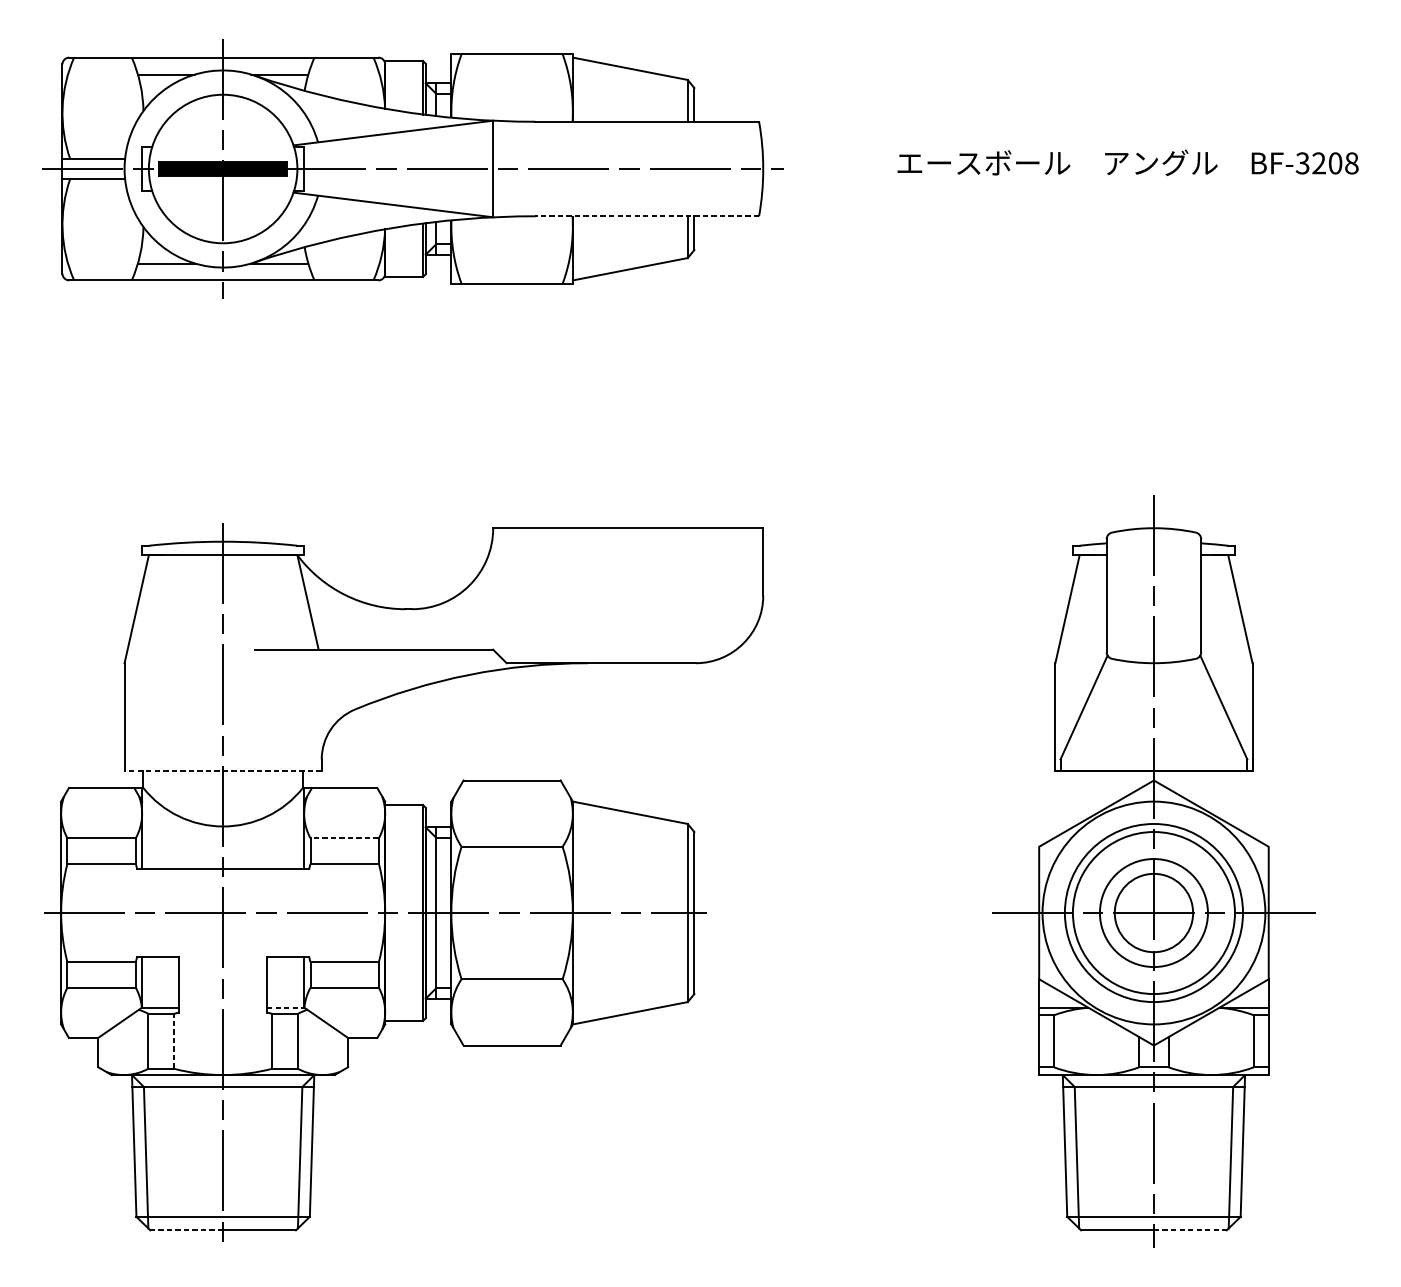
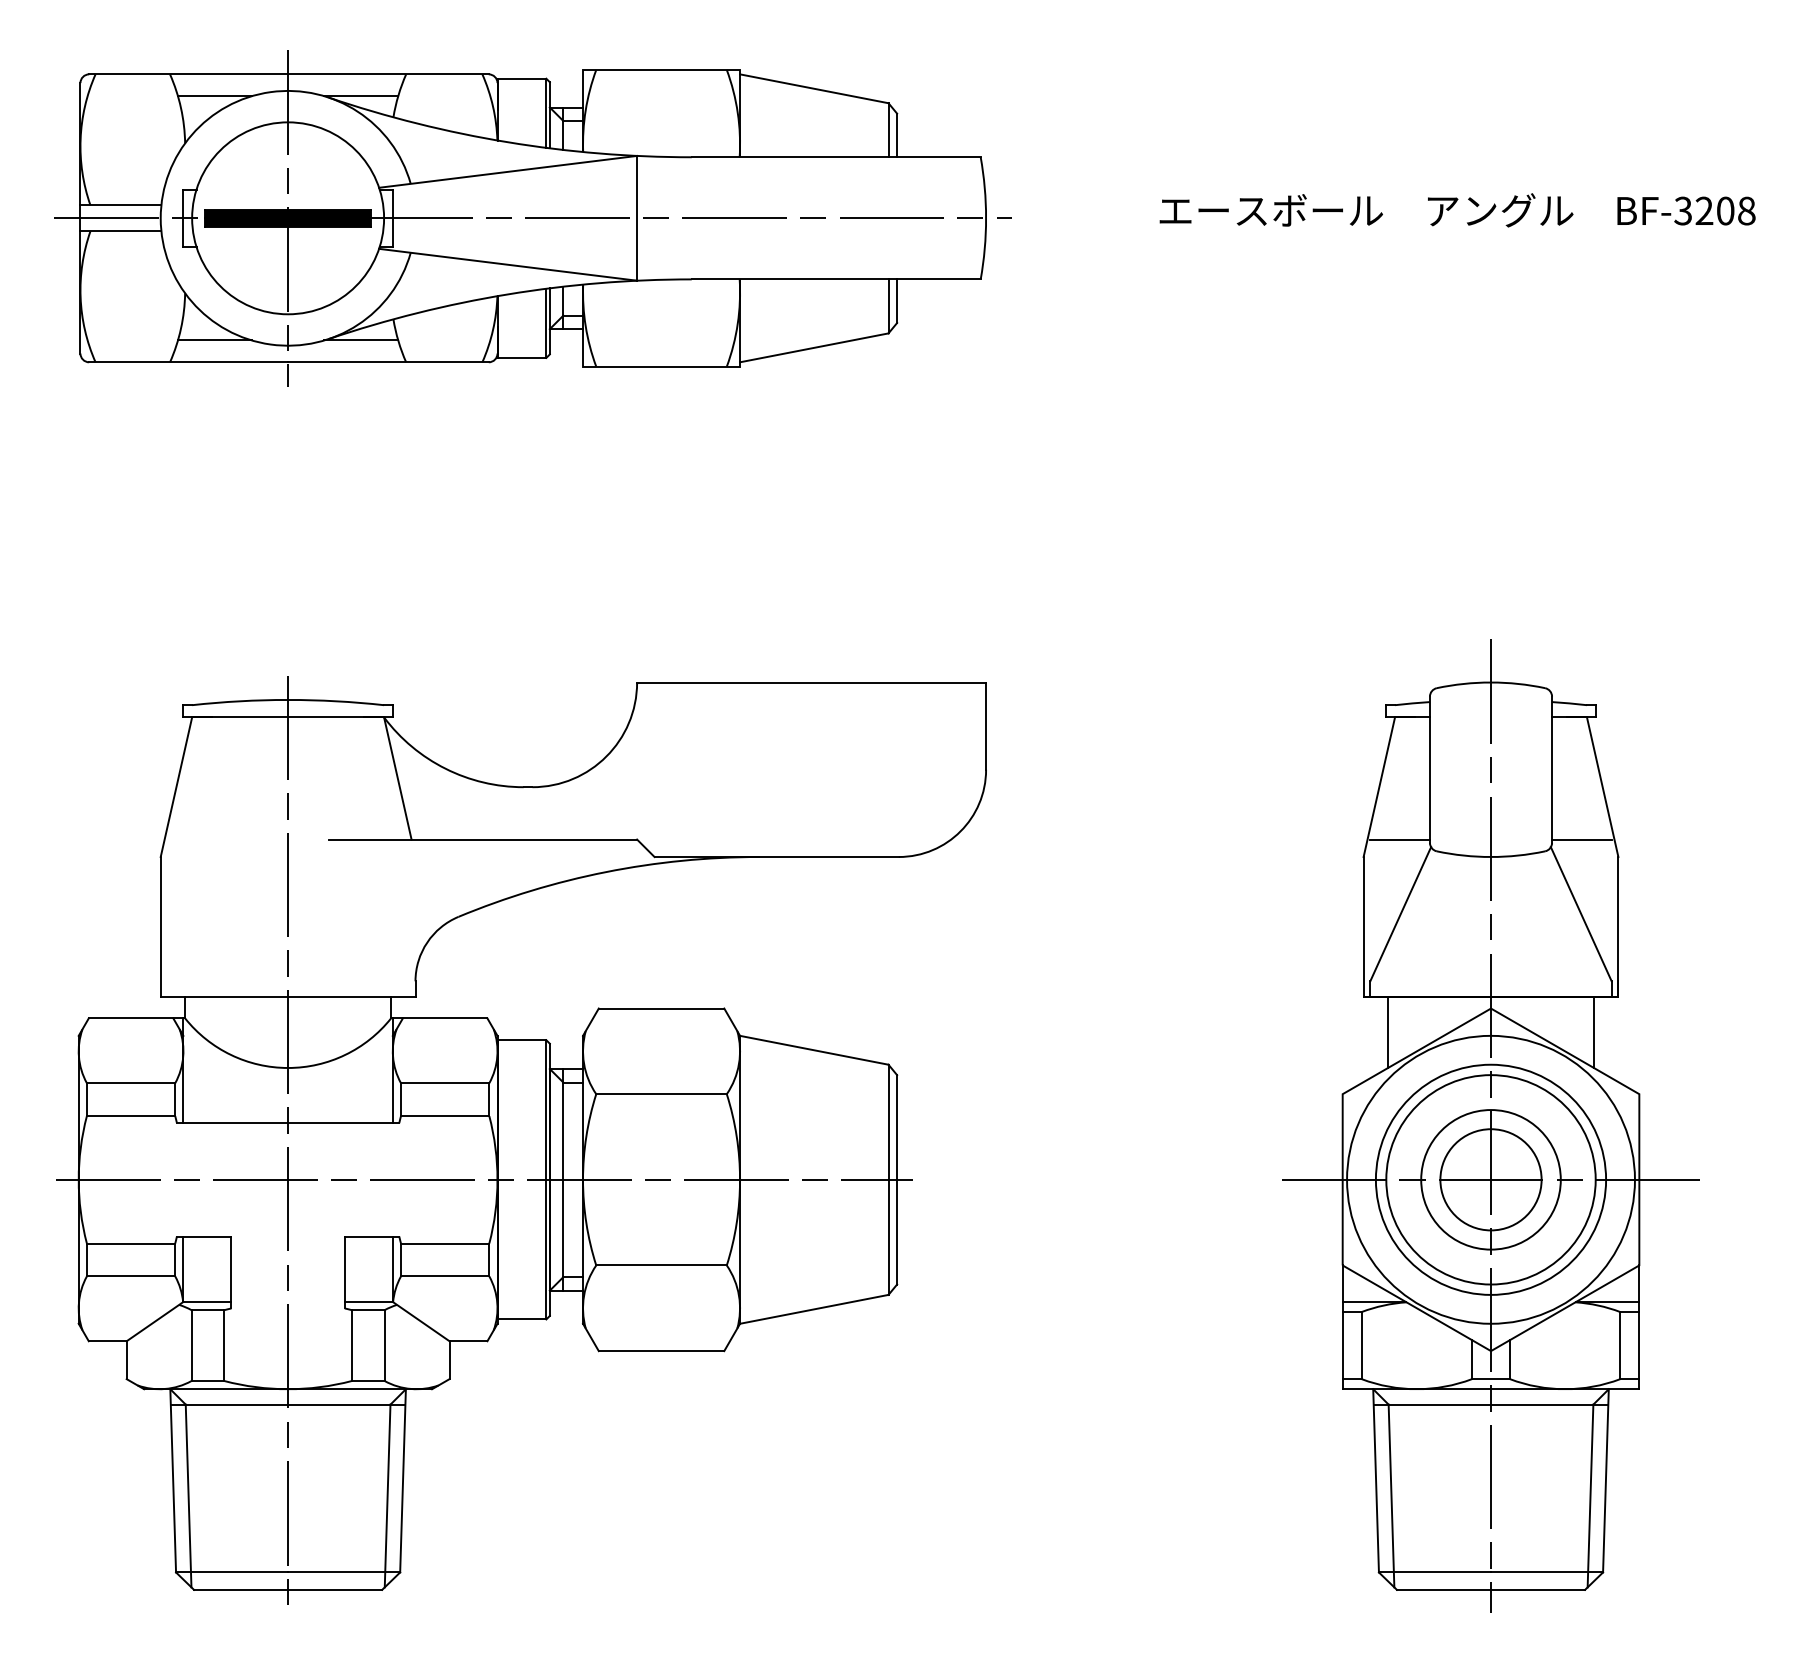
line: (646, 216) -> (835, 279), dashed -> solid
line: (1083, 649) -> (1399, 839), added
line: (1223, 649) -> (1581, 839), added
line: (222, 771) -> (287, 996), dashed -> solid
line: (1074, 798) -> (1388, 1031), added
line: (1233, 798) -> (1593, 1031), added
line: (344, 838) -> (444, 1083), dashed -> solid
line: (285, 1007) -> (368, 1301), dashed -> solid
line: (173, 1041) -> (224, 1345), dashed -> solid
line: (186, 1230) -> (240, 1589), dashed -> solid
line: (1190, 1230) -> (1538, 1589), dashed -> solid

